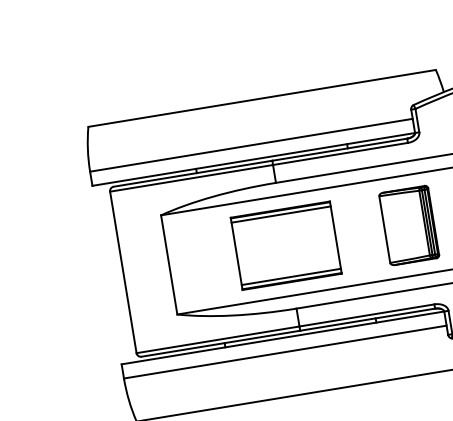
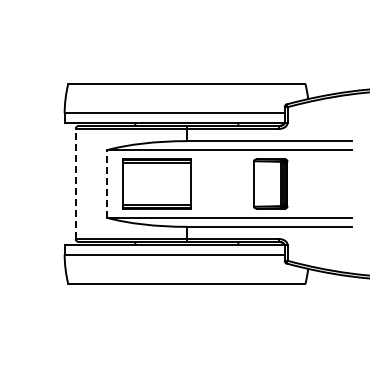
part: (285, 245) -> (156, 183), moved
line: (169, 264) -> (107, 183), solid -> dashed
line: (122, 271) -> (75, 183), solid -> dashed

